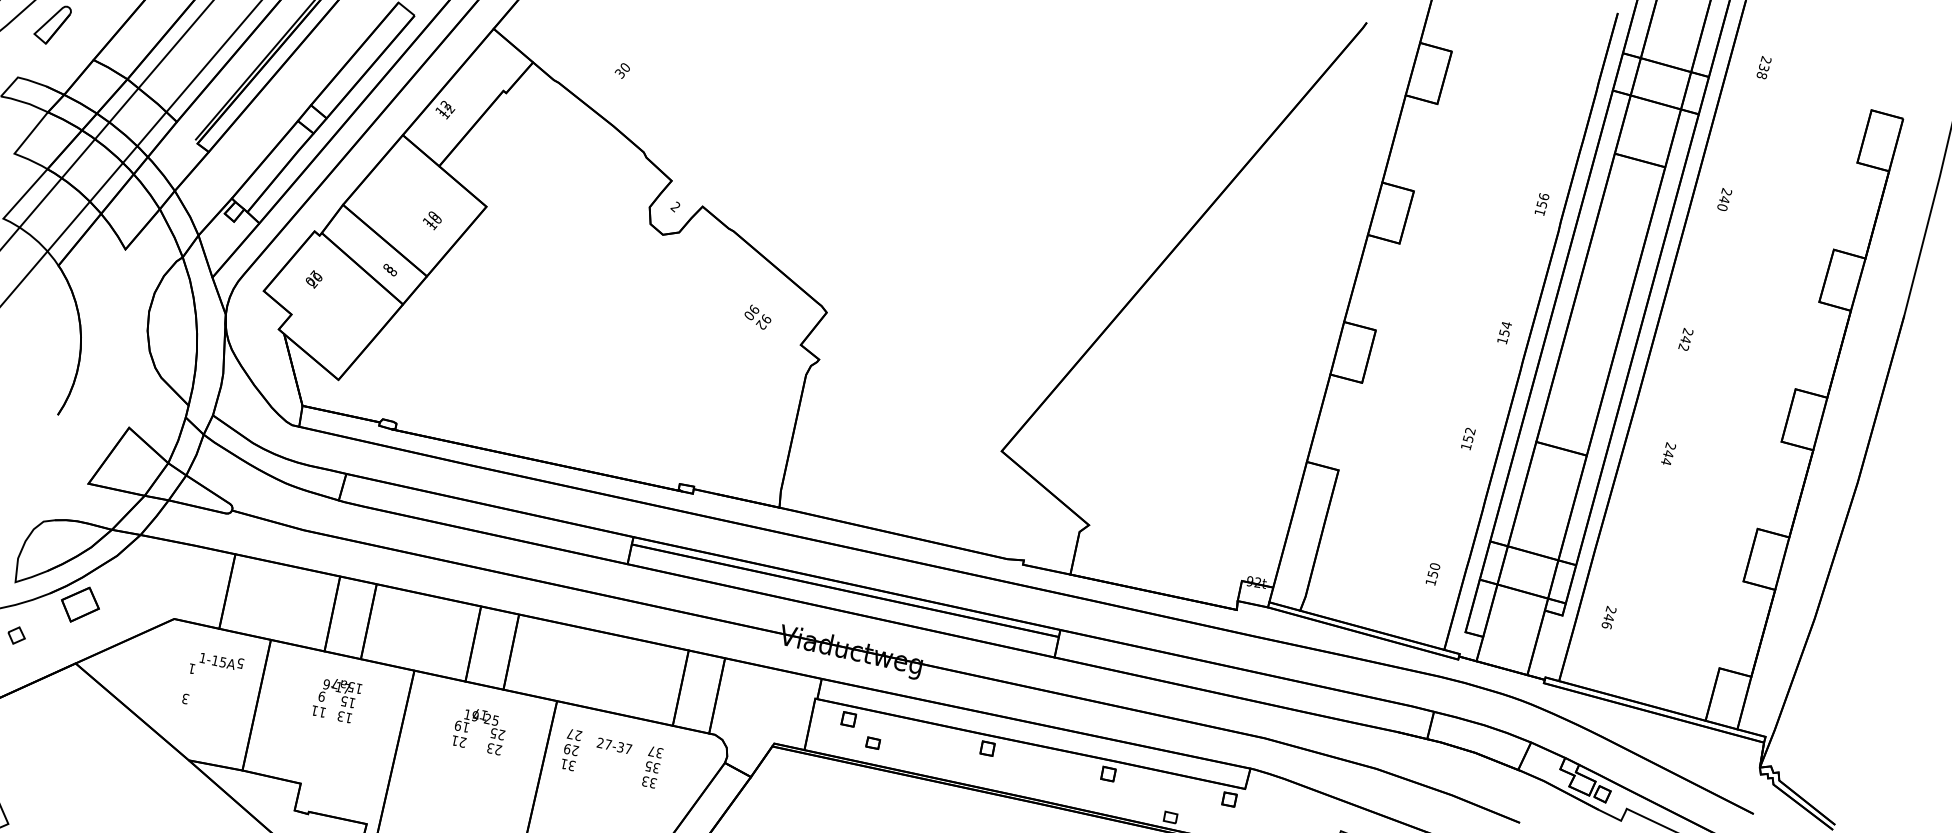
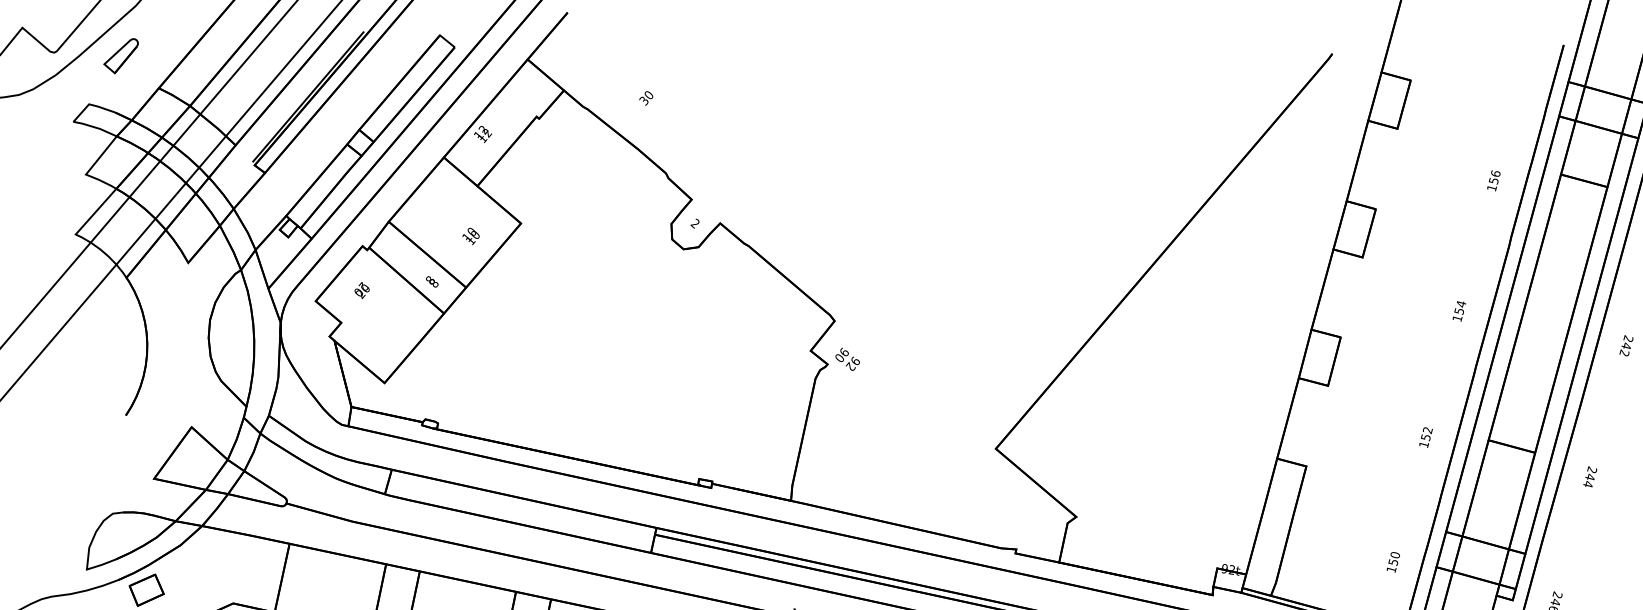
text: (1541, 204) -> (1493, 180), moved
text: (757, 316) -> (847, 358), moved
text: (1504, 333) -> (1459, 311), moved
text: (1668, 453) -> (1590, 476), moved

